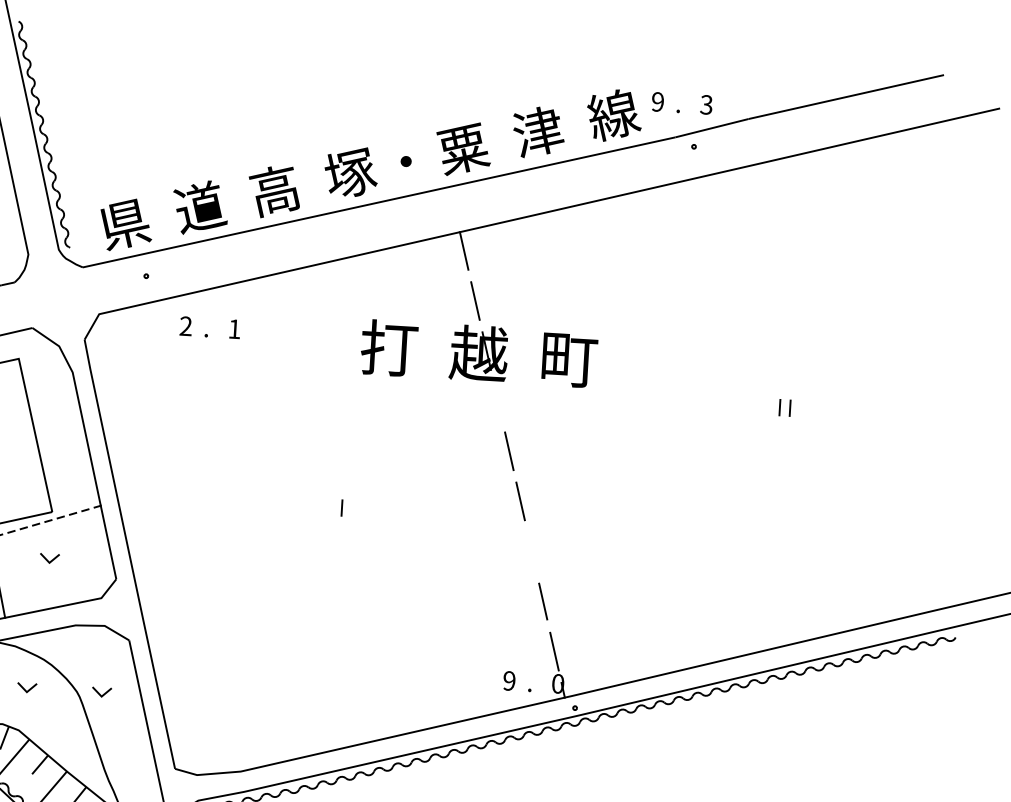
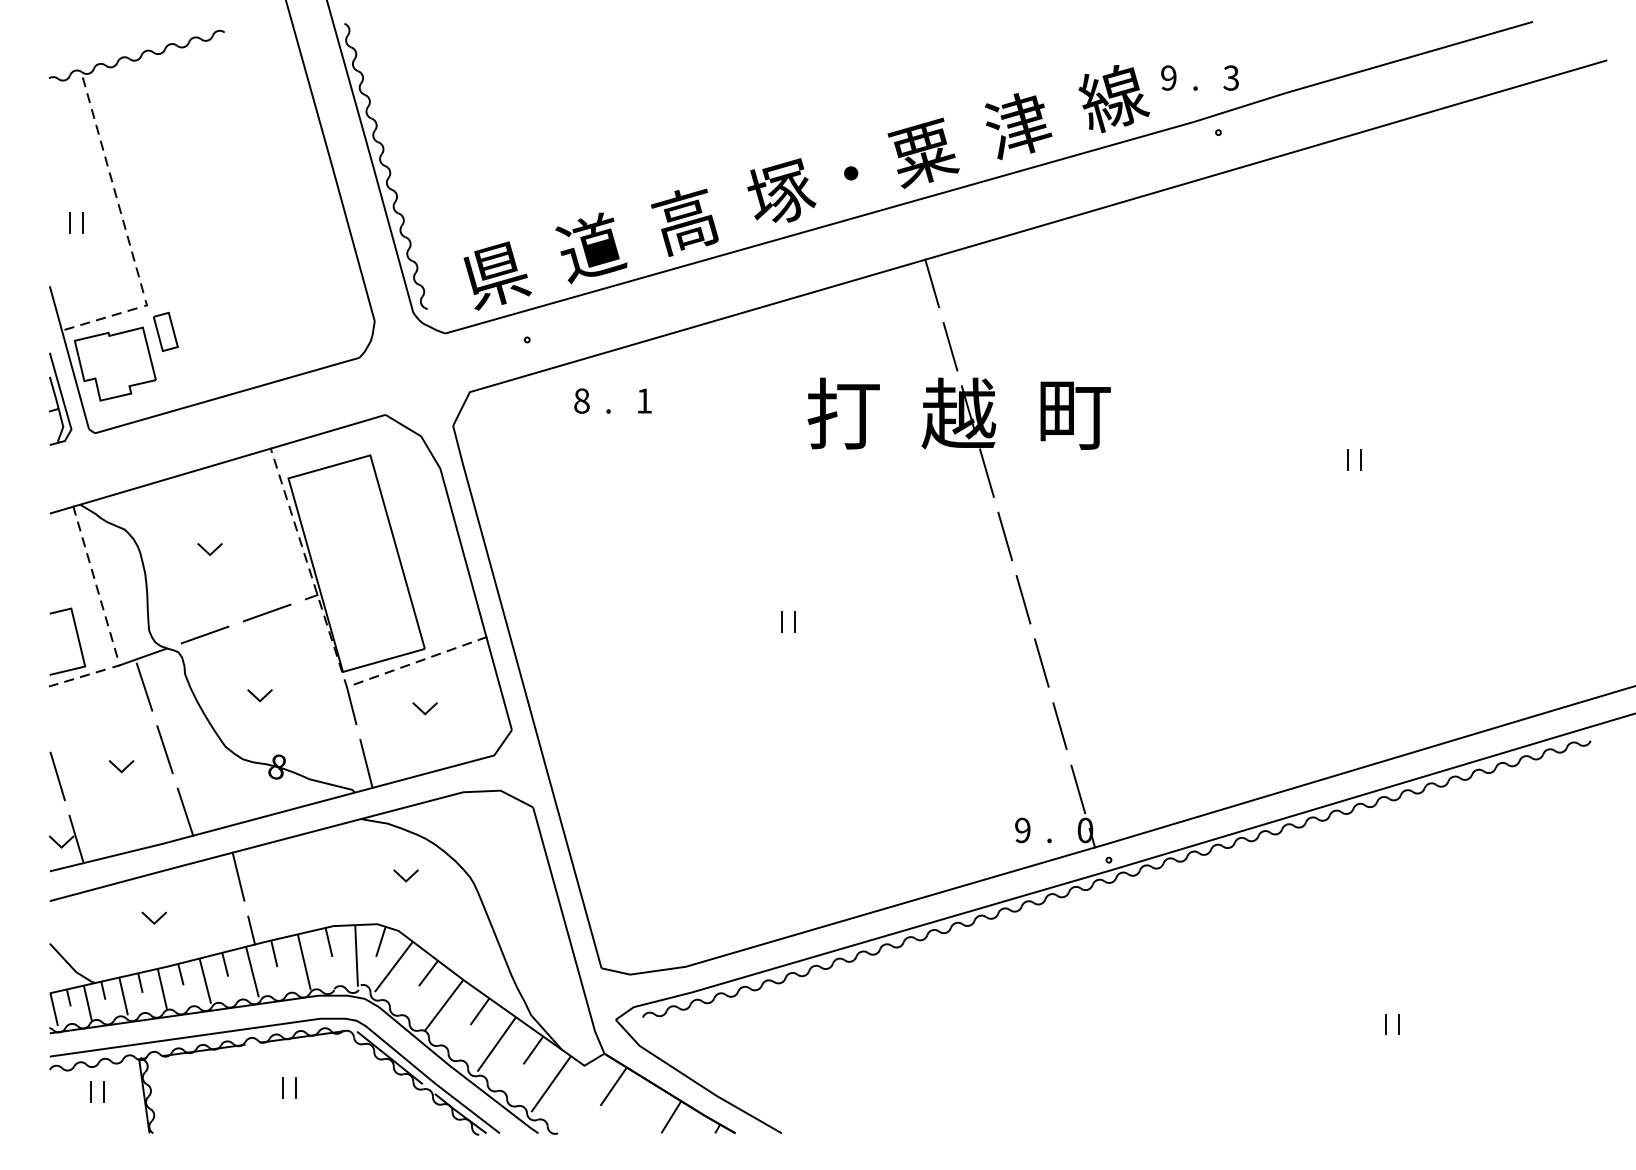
text: (185, 325) -> (581, 400), 2 -> 8
line: (497, 400) -> (986, 472), added
line: (331, 507) -> (781, 621), added
line: (531, 551) -> (1041, 662), added
line: (99, 693) -> (499, 877), removed

